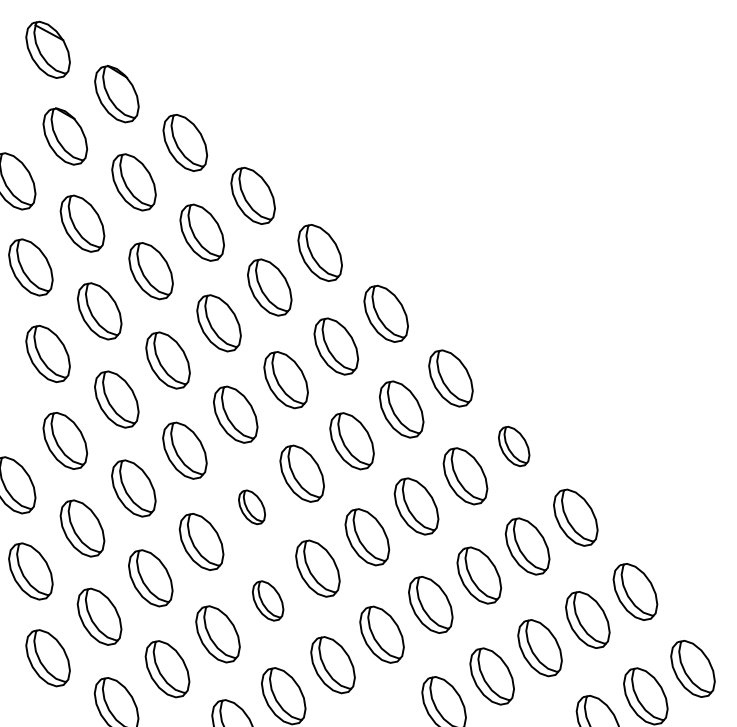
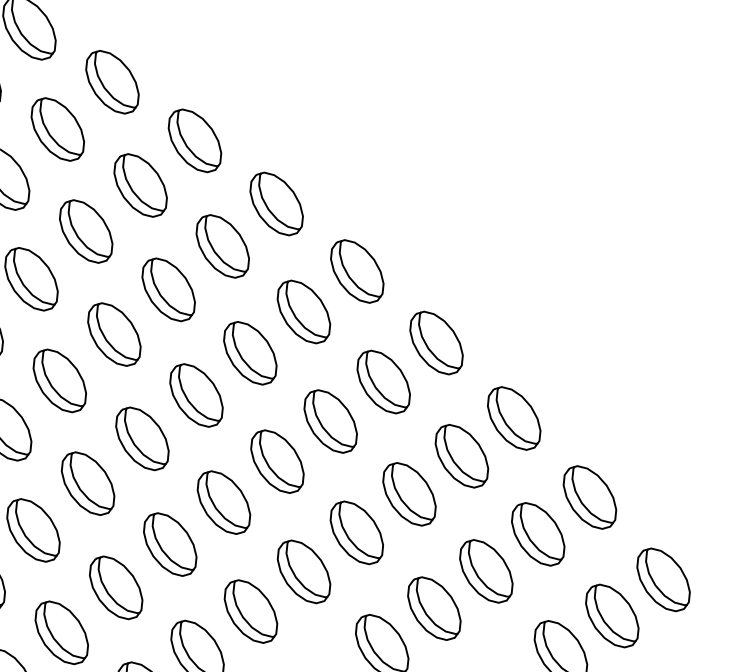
part: (513, 446) -> (435, 343), size x1.43
part: (251, 507) -> (141, 439), size x1.67
part: (267, 600) -> (169, 544), size x1.43

